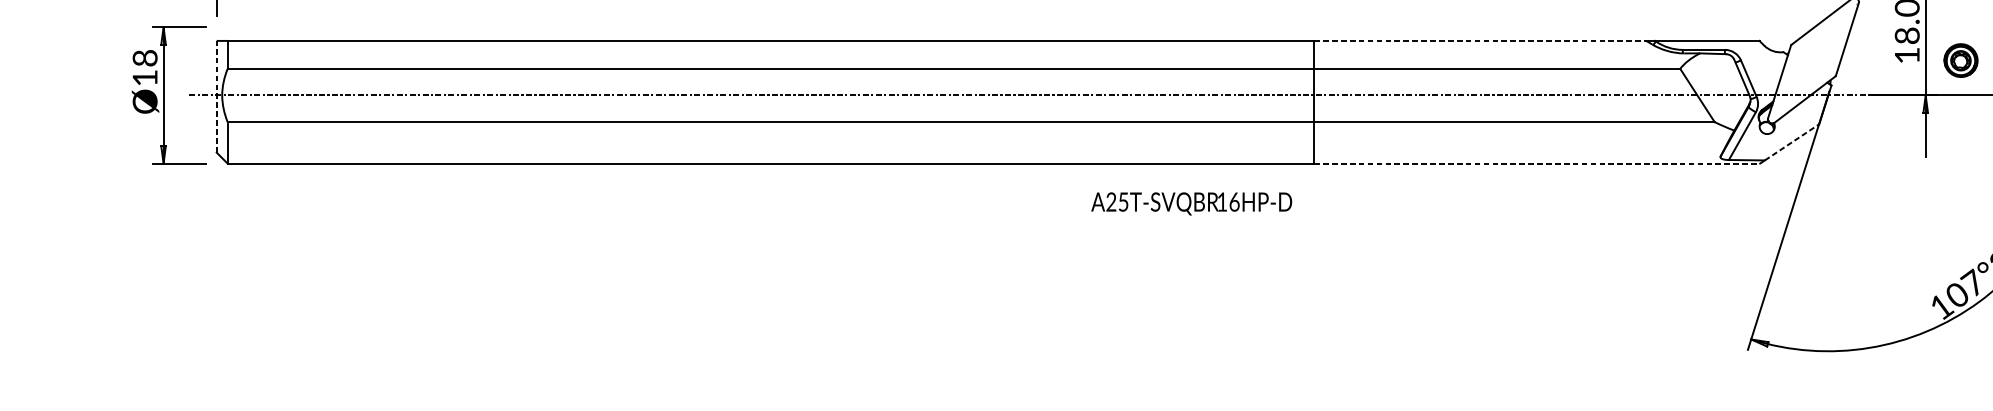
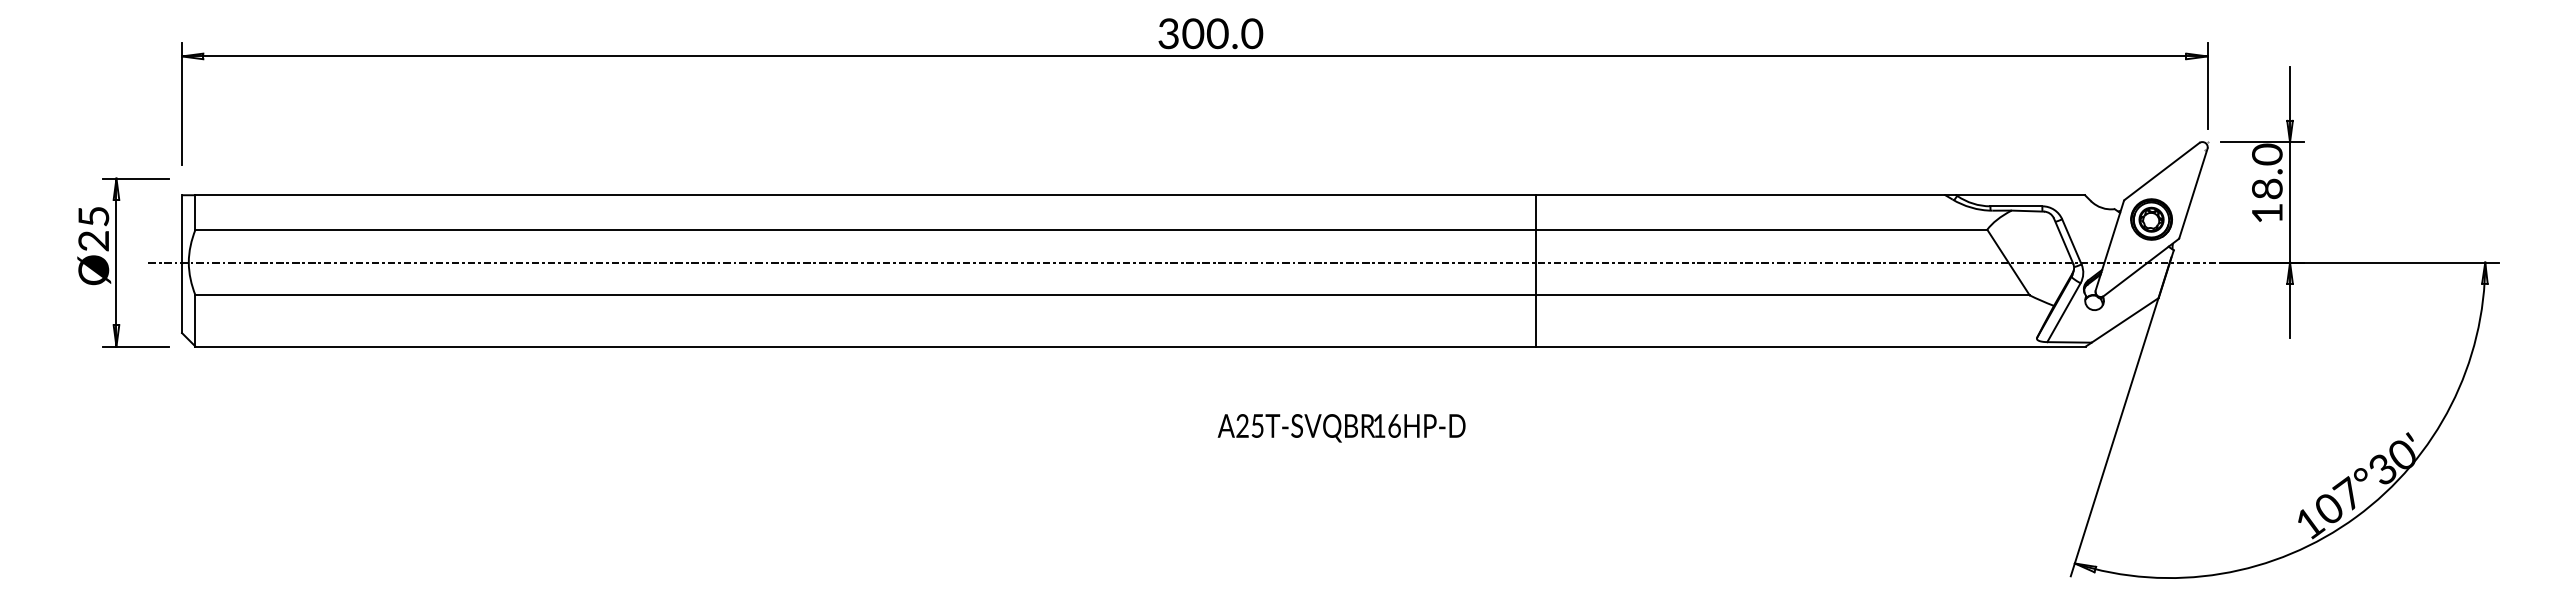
line: (1480, 41) -> (1740, 195), dashed -> solid
part: (1960, 60) -> (2151, 219), moved
text: (144, 67) -> (93, 228), Ø18 -> Ø25
line: (217, 97) -> (182, 264), dashed -> solid
line: (1792, 142) -> (2125, 320), dashed -> solid
line: (1537, 163) -> (1811, 346), dashed -> solid
text: (1191, 204) -> (1341, 428), moved

